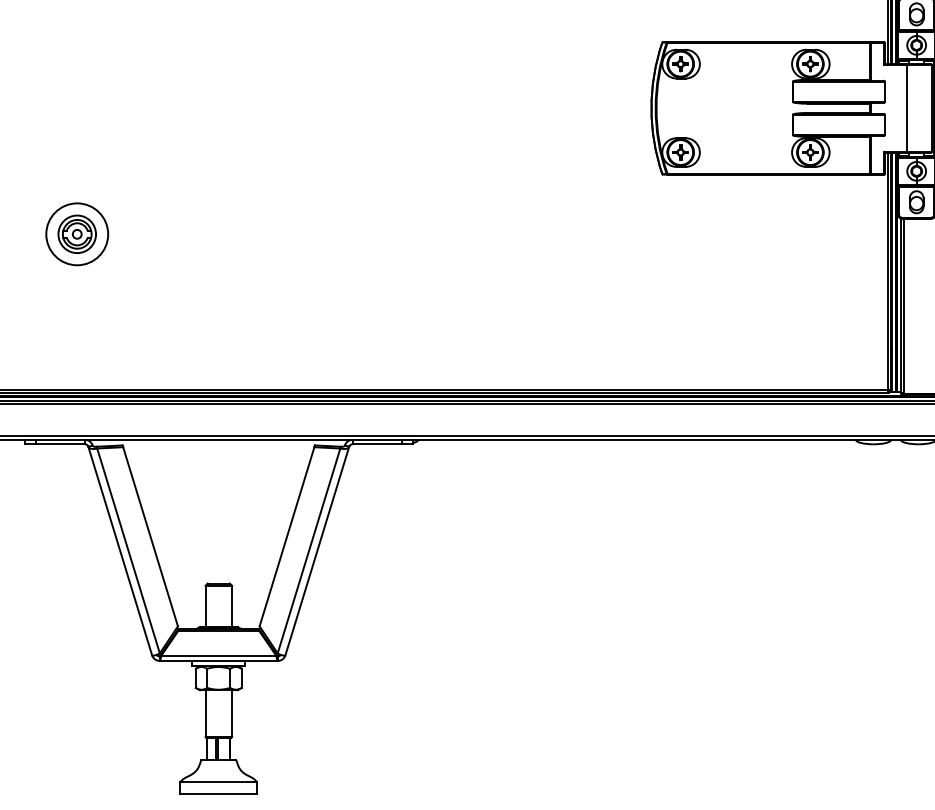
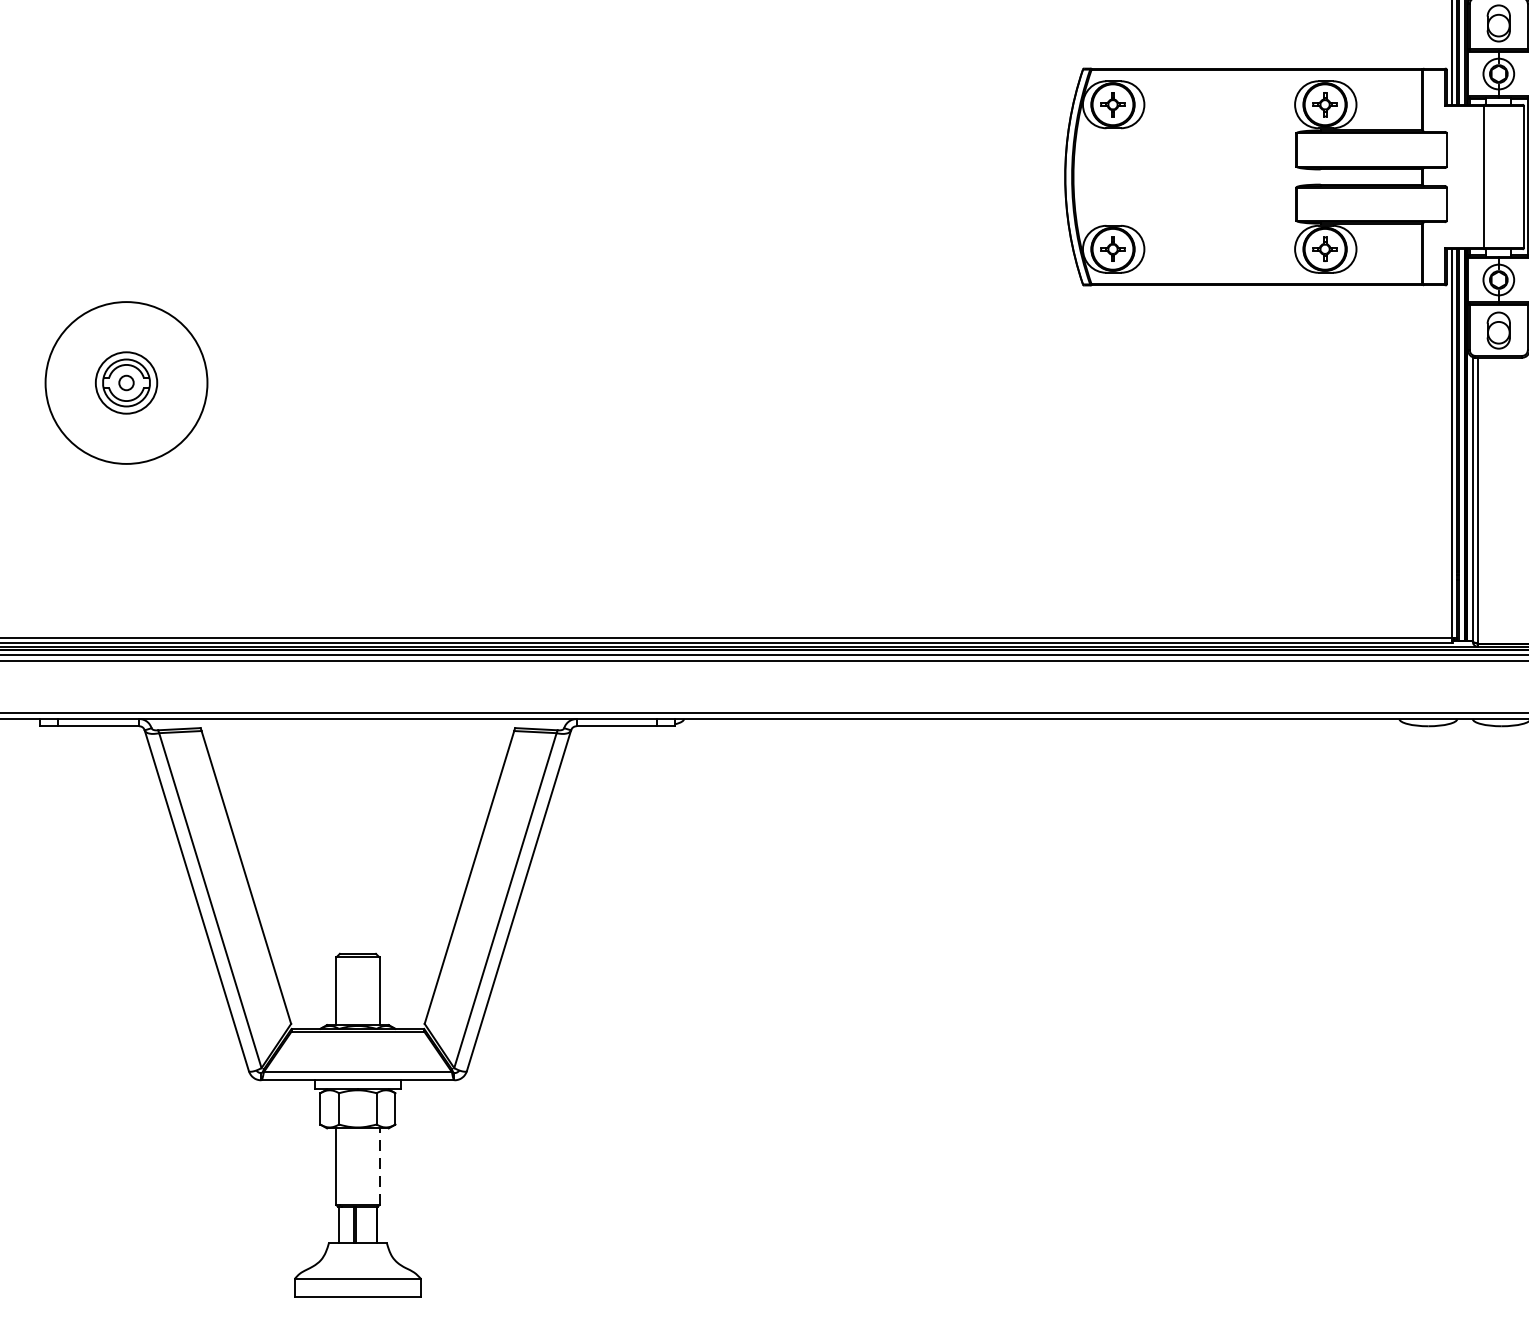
circle: (77, 234) -> (126, 383), size x1.6
line: (232, 713) -> (380, 1166), solid -> dashed

